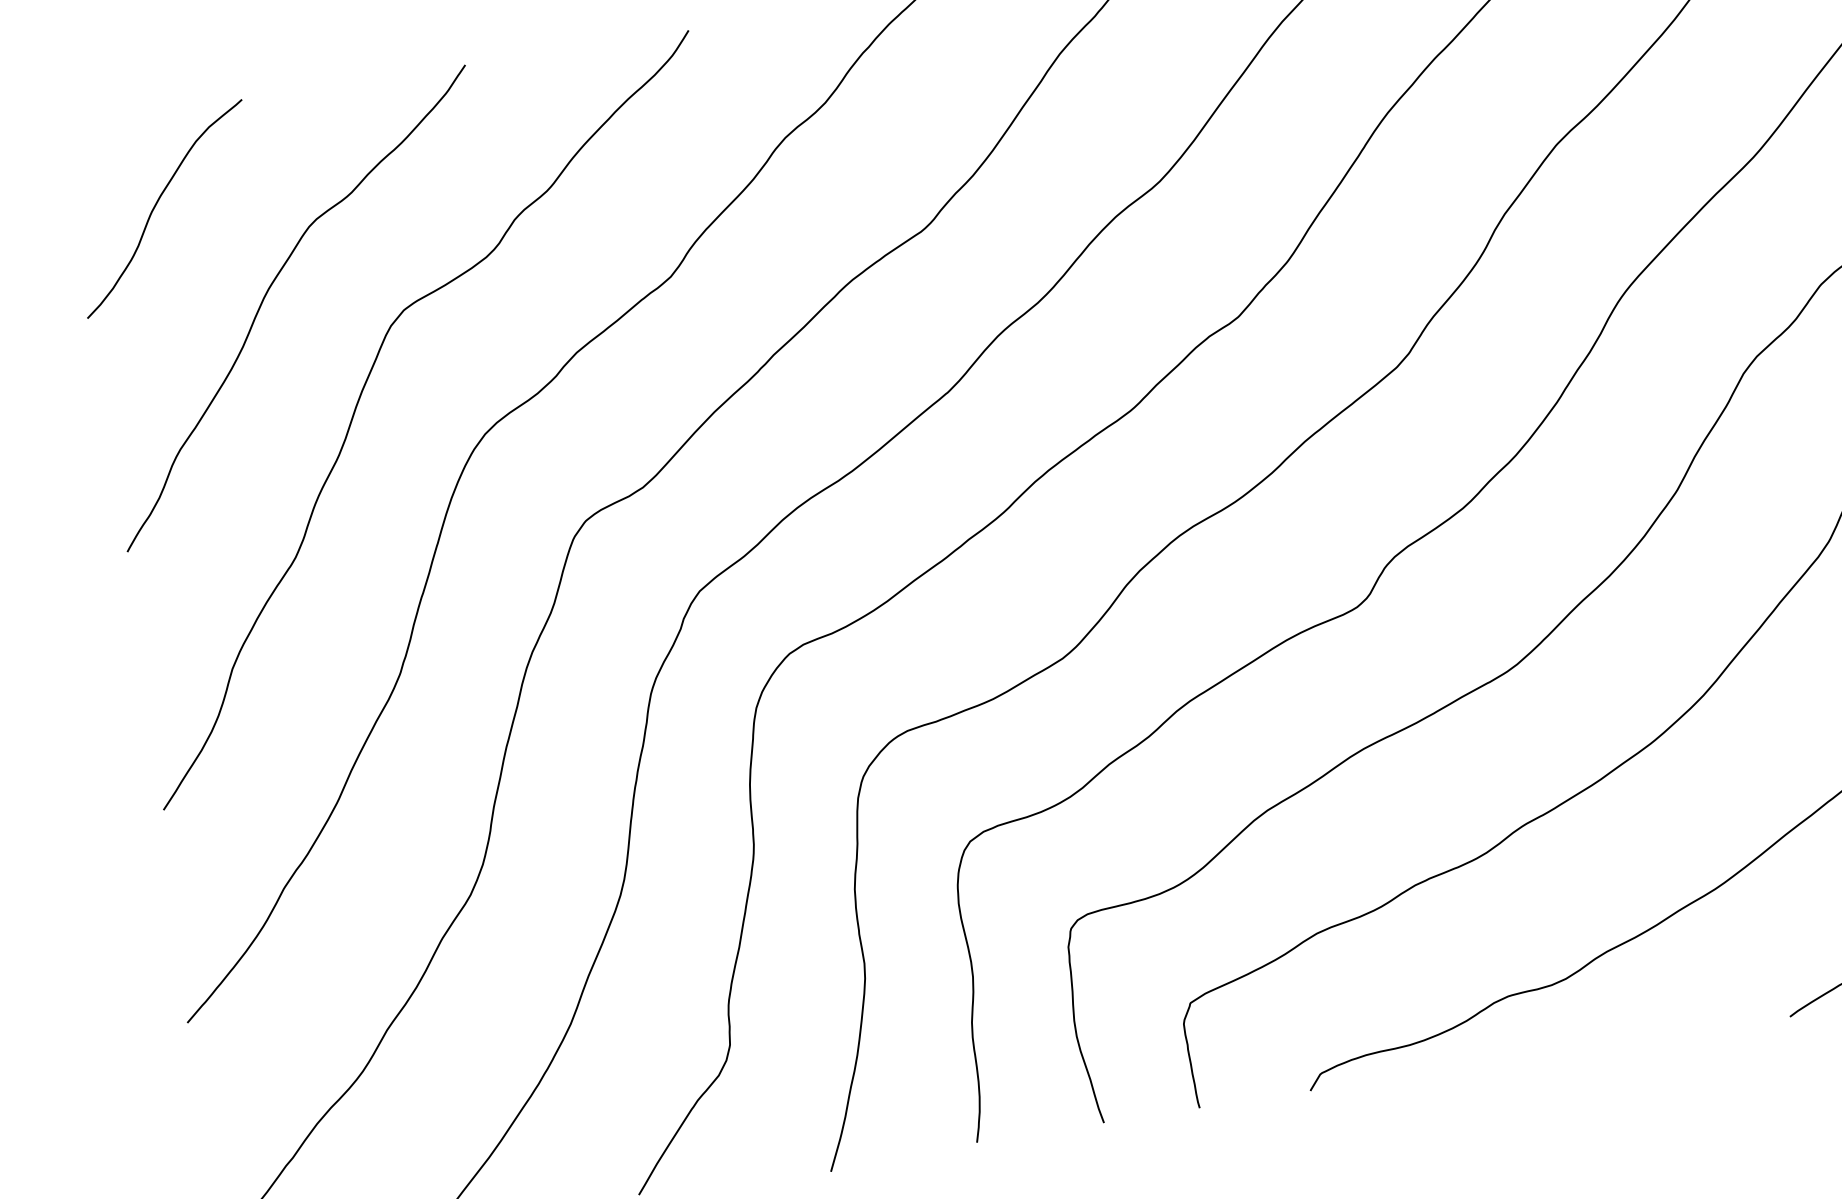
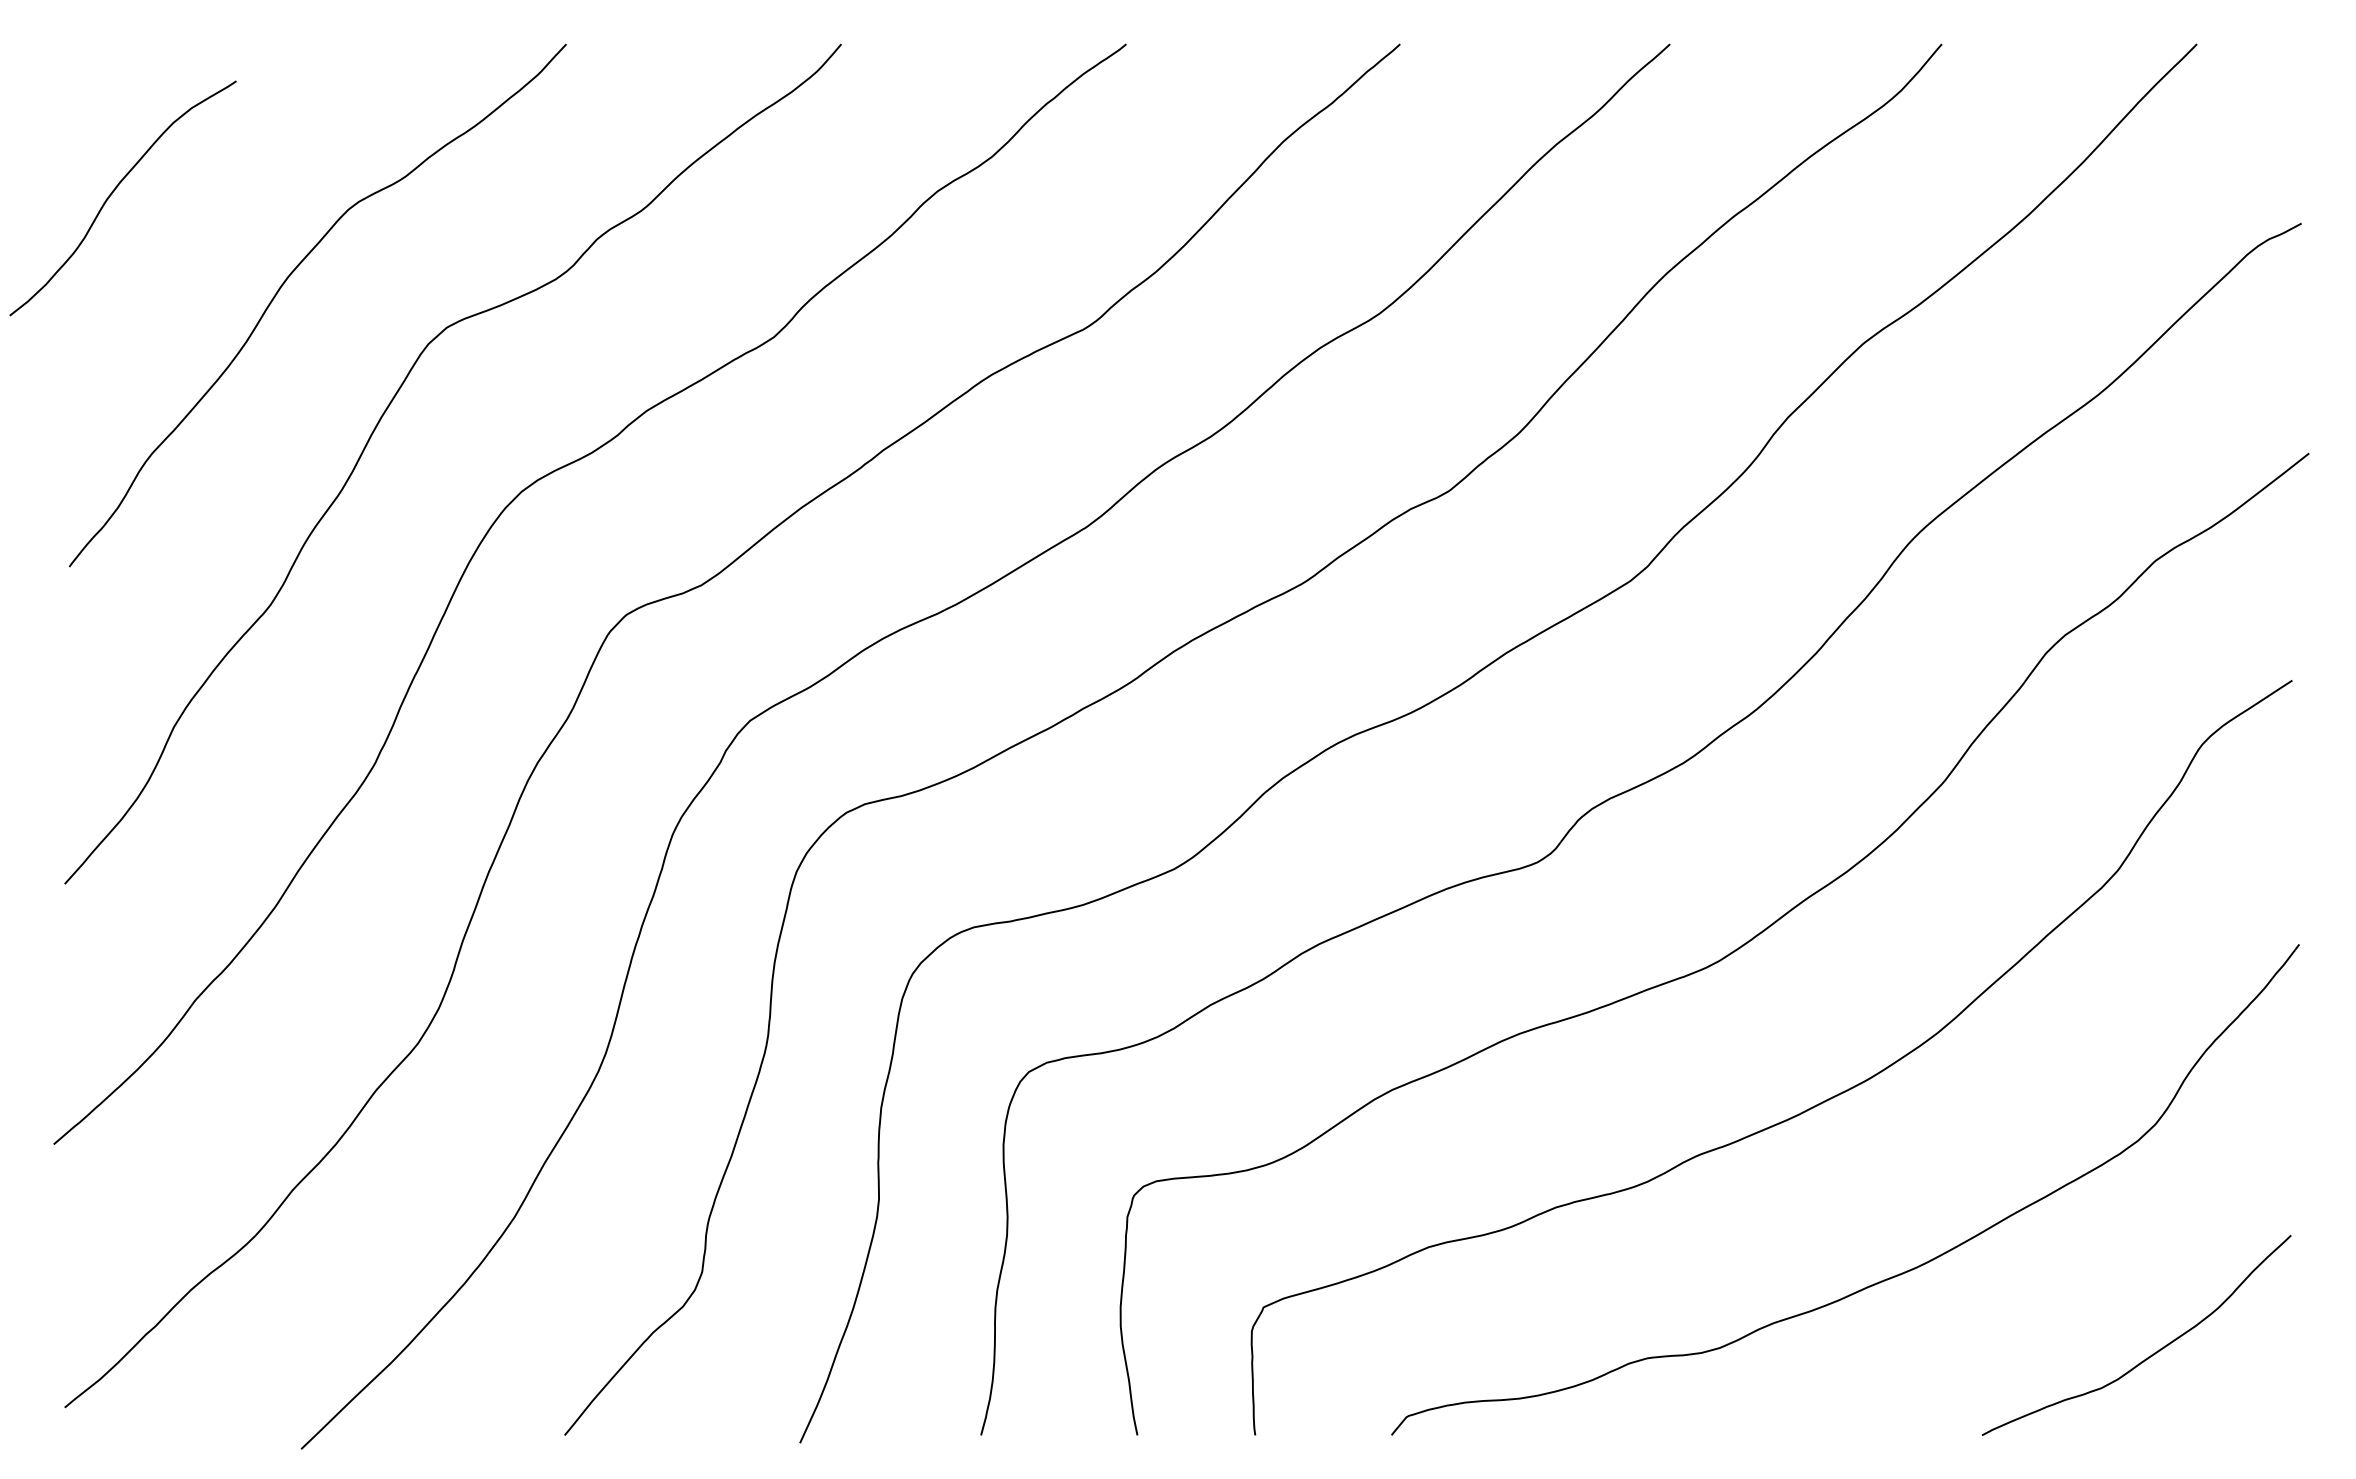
curve: (157, 203) -> (115, 190), moved

